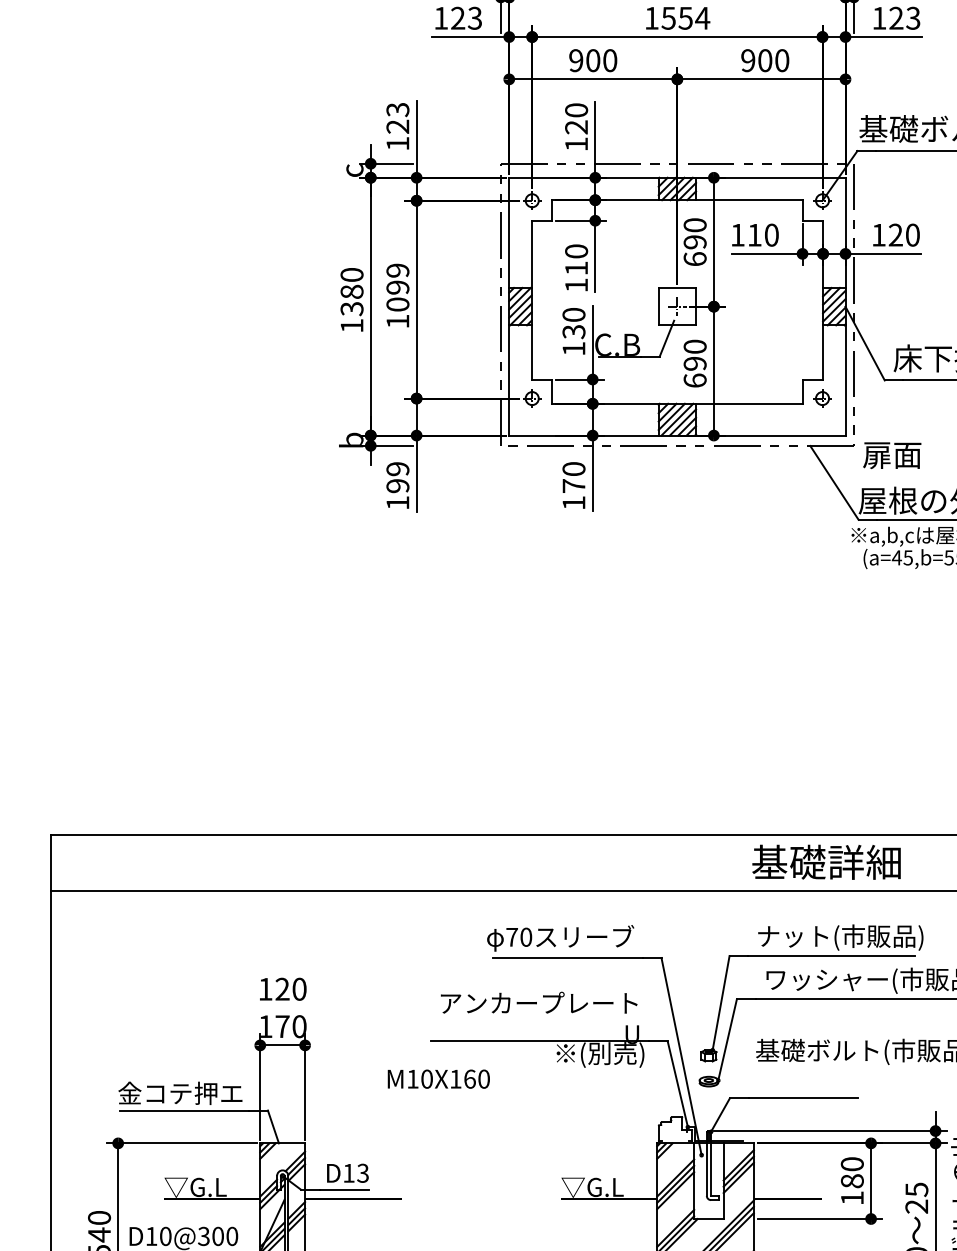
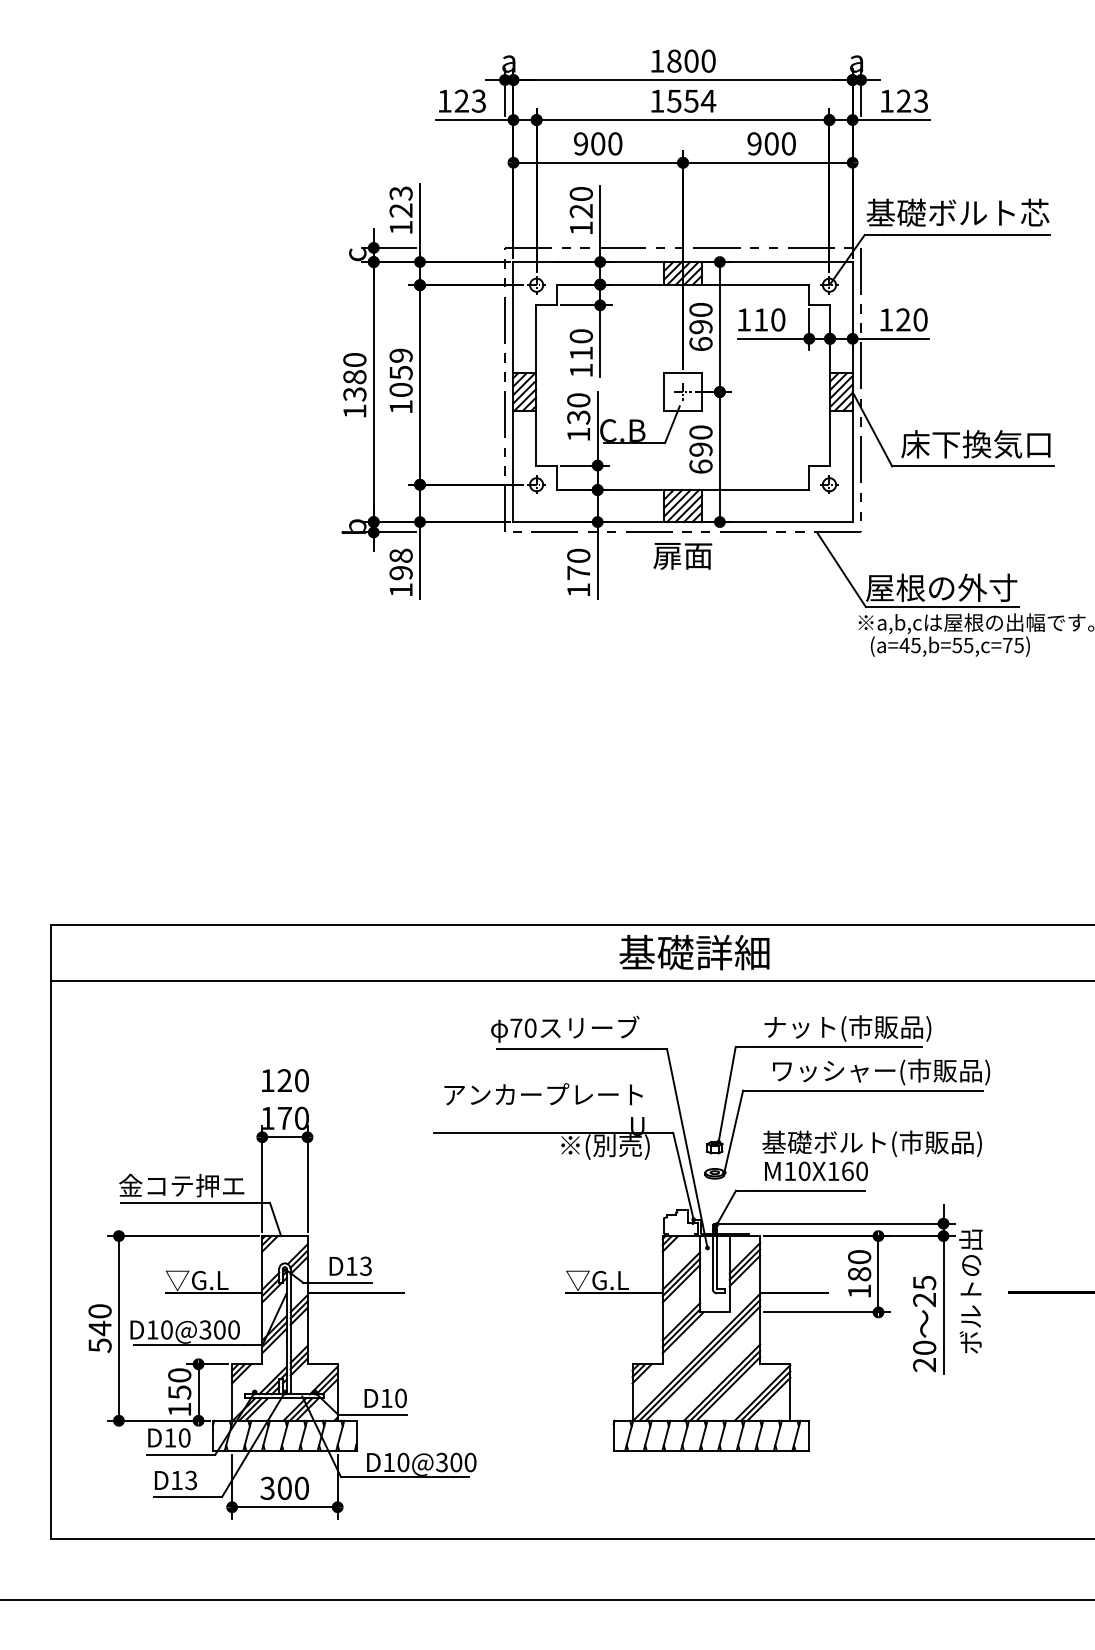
text: (397, 288) -> (400, 373), 1099 -> 1059
text: (891, 455) -> (682, 556), moved
text: (397, 468) -> (400, 555), 199 -> 198
text: (826, 862) -> (694, 952), moved
text: (438, 1079) -> (816, 1171), moved

